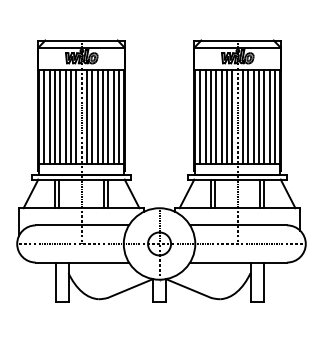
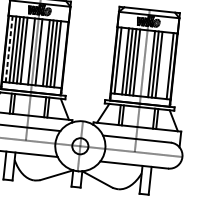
line: (44, 116) -> (9, 48), solid -> dashed
line: (70, 116) -> (27, 50), removed
line: (92, 116) -> (42, 52), removed
line: (118, 116) -> (61, 54), removed
line: (205, 116) -> (121, 60), removed
line: (232, 116) -> (140, 62), removed
line: (242, 116) -> (147, 63), removed
line: (264, 116) -> (162, 64), removed
line: (269, 116) -> (166, 65), removed

